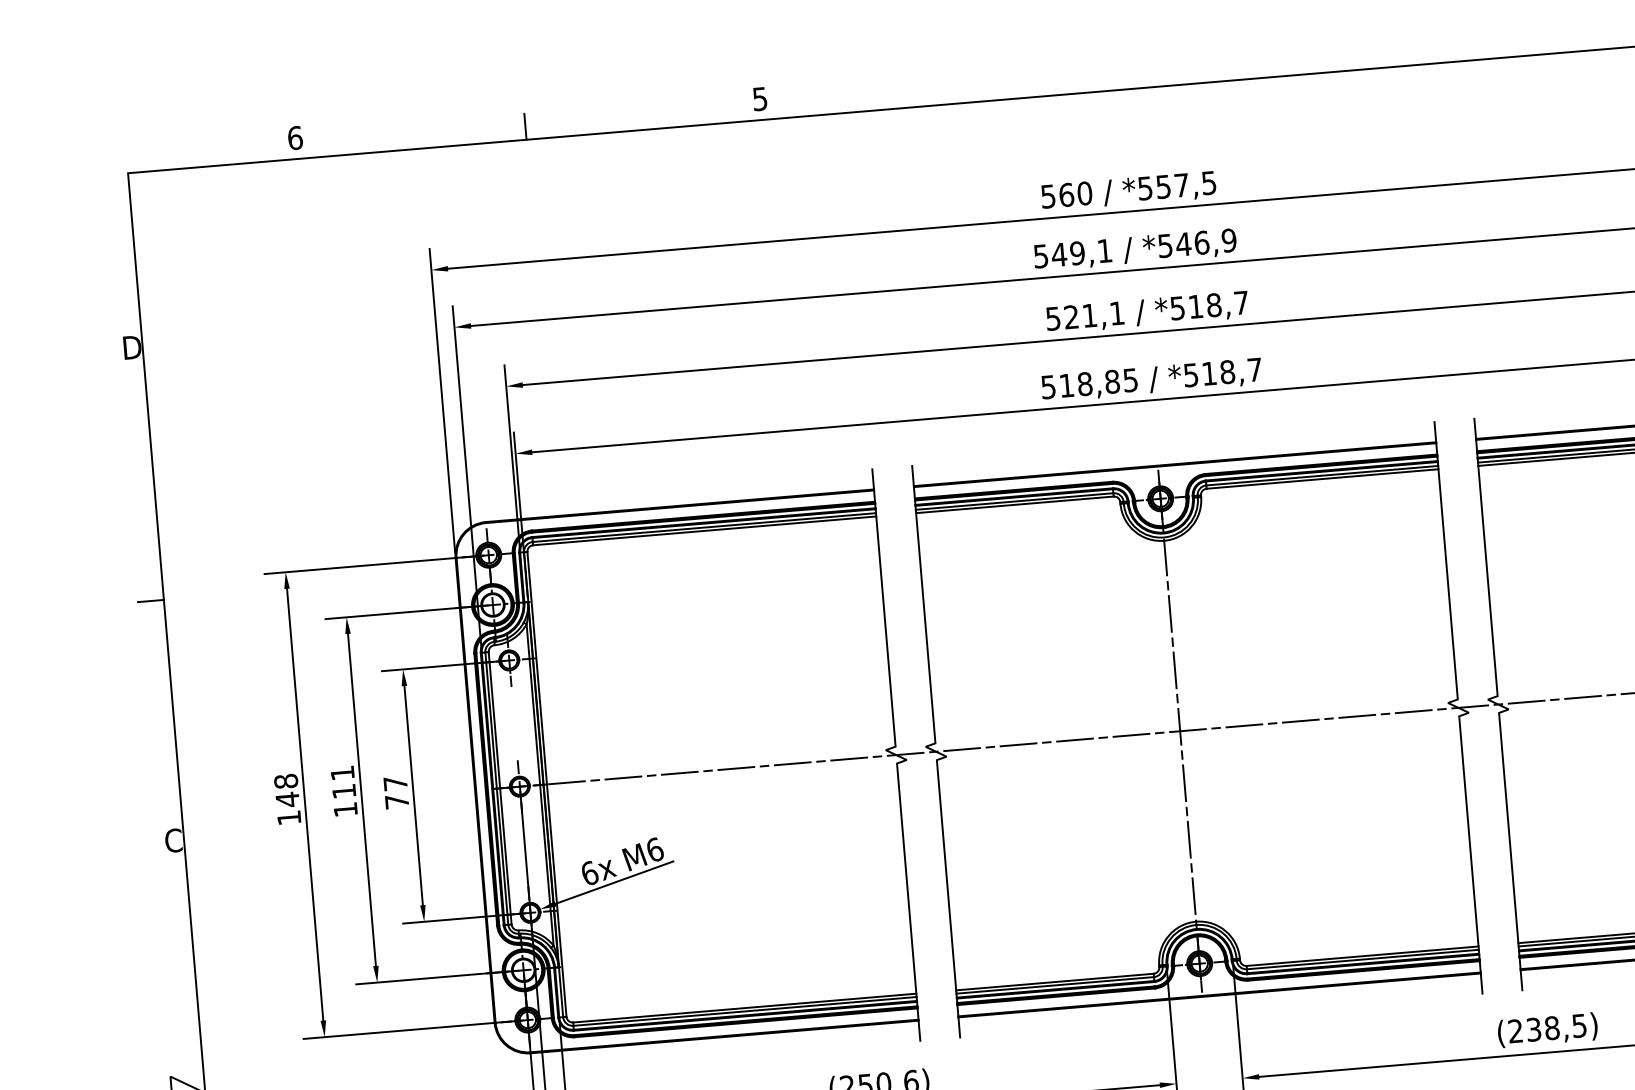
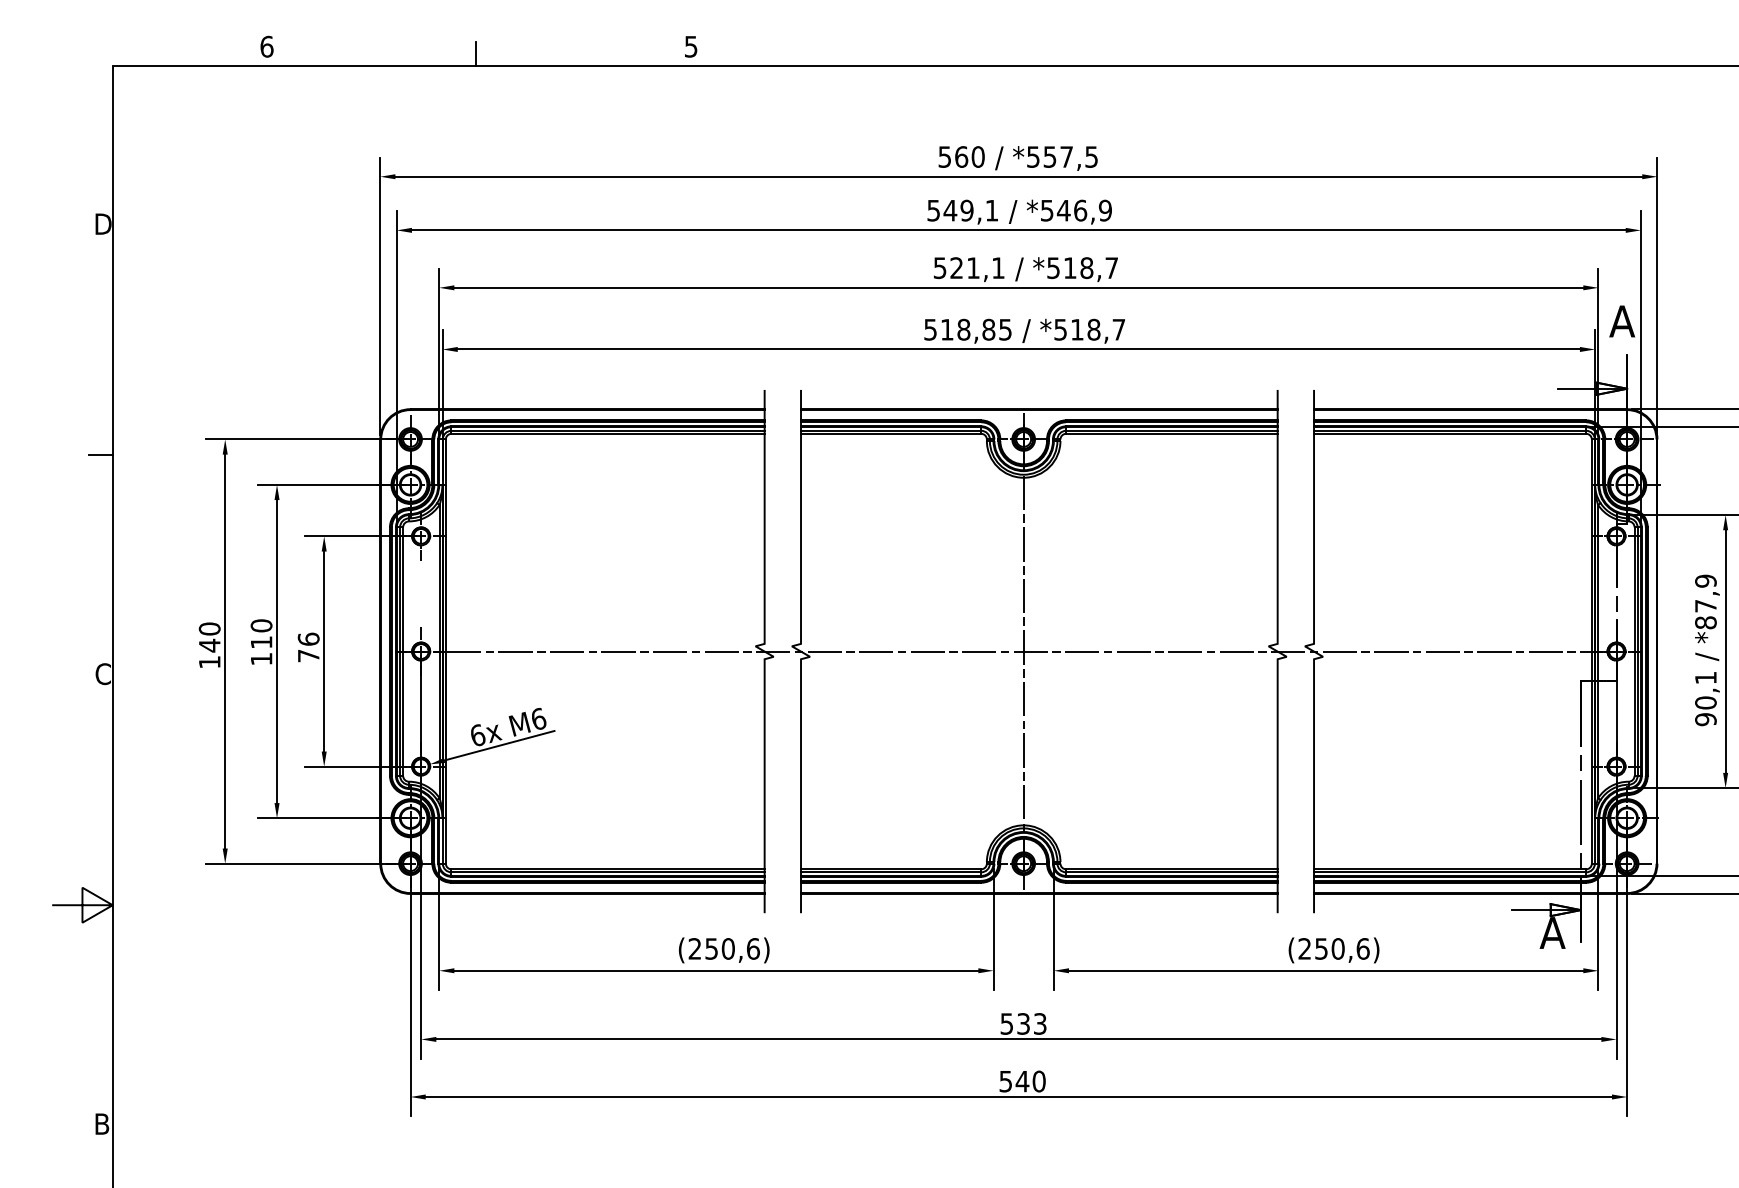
text: (342, 772) -> (261, 625), 111 -> 110
text: (285, 780) -> (209, 628), 148 -> 140
text: (395, 782) -> (308, 638), 77 -> 76
text: (1556, 1027) -> (1342, 948), (238,5) -> (250,6)

